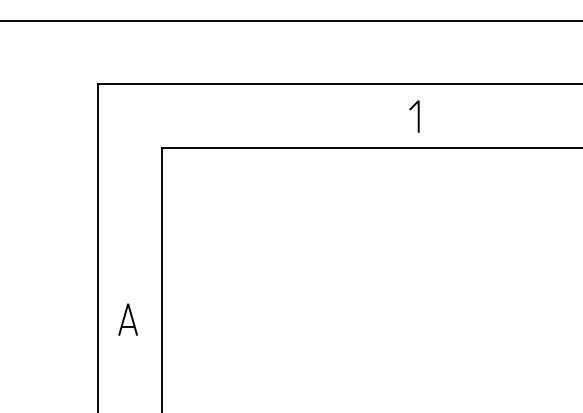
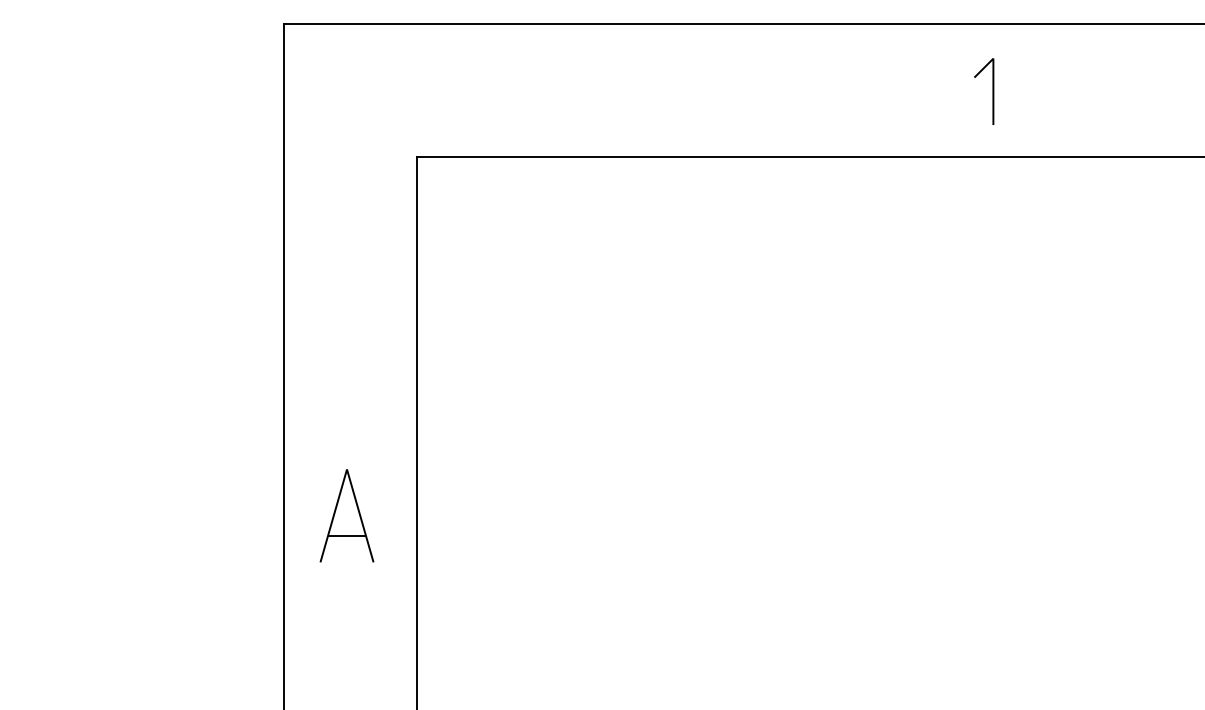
line: (417, 116) -> (990, 91), moved
part: (127, 319) -> (345, 515), size x1.4

